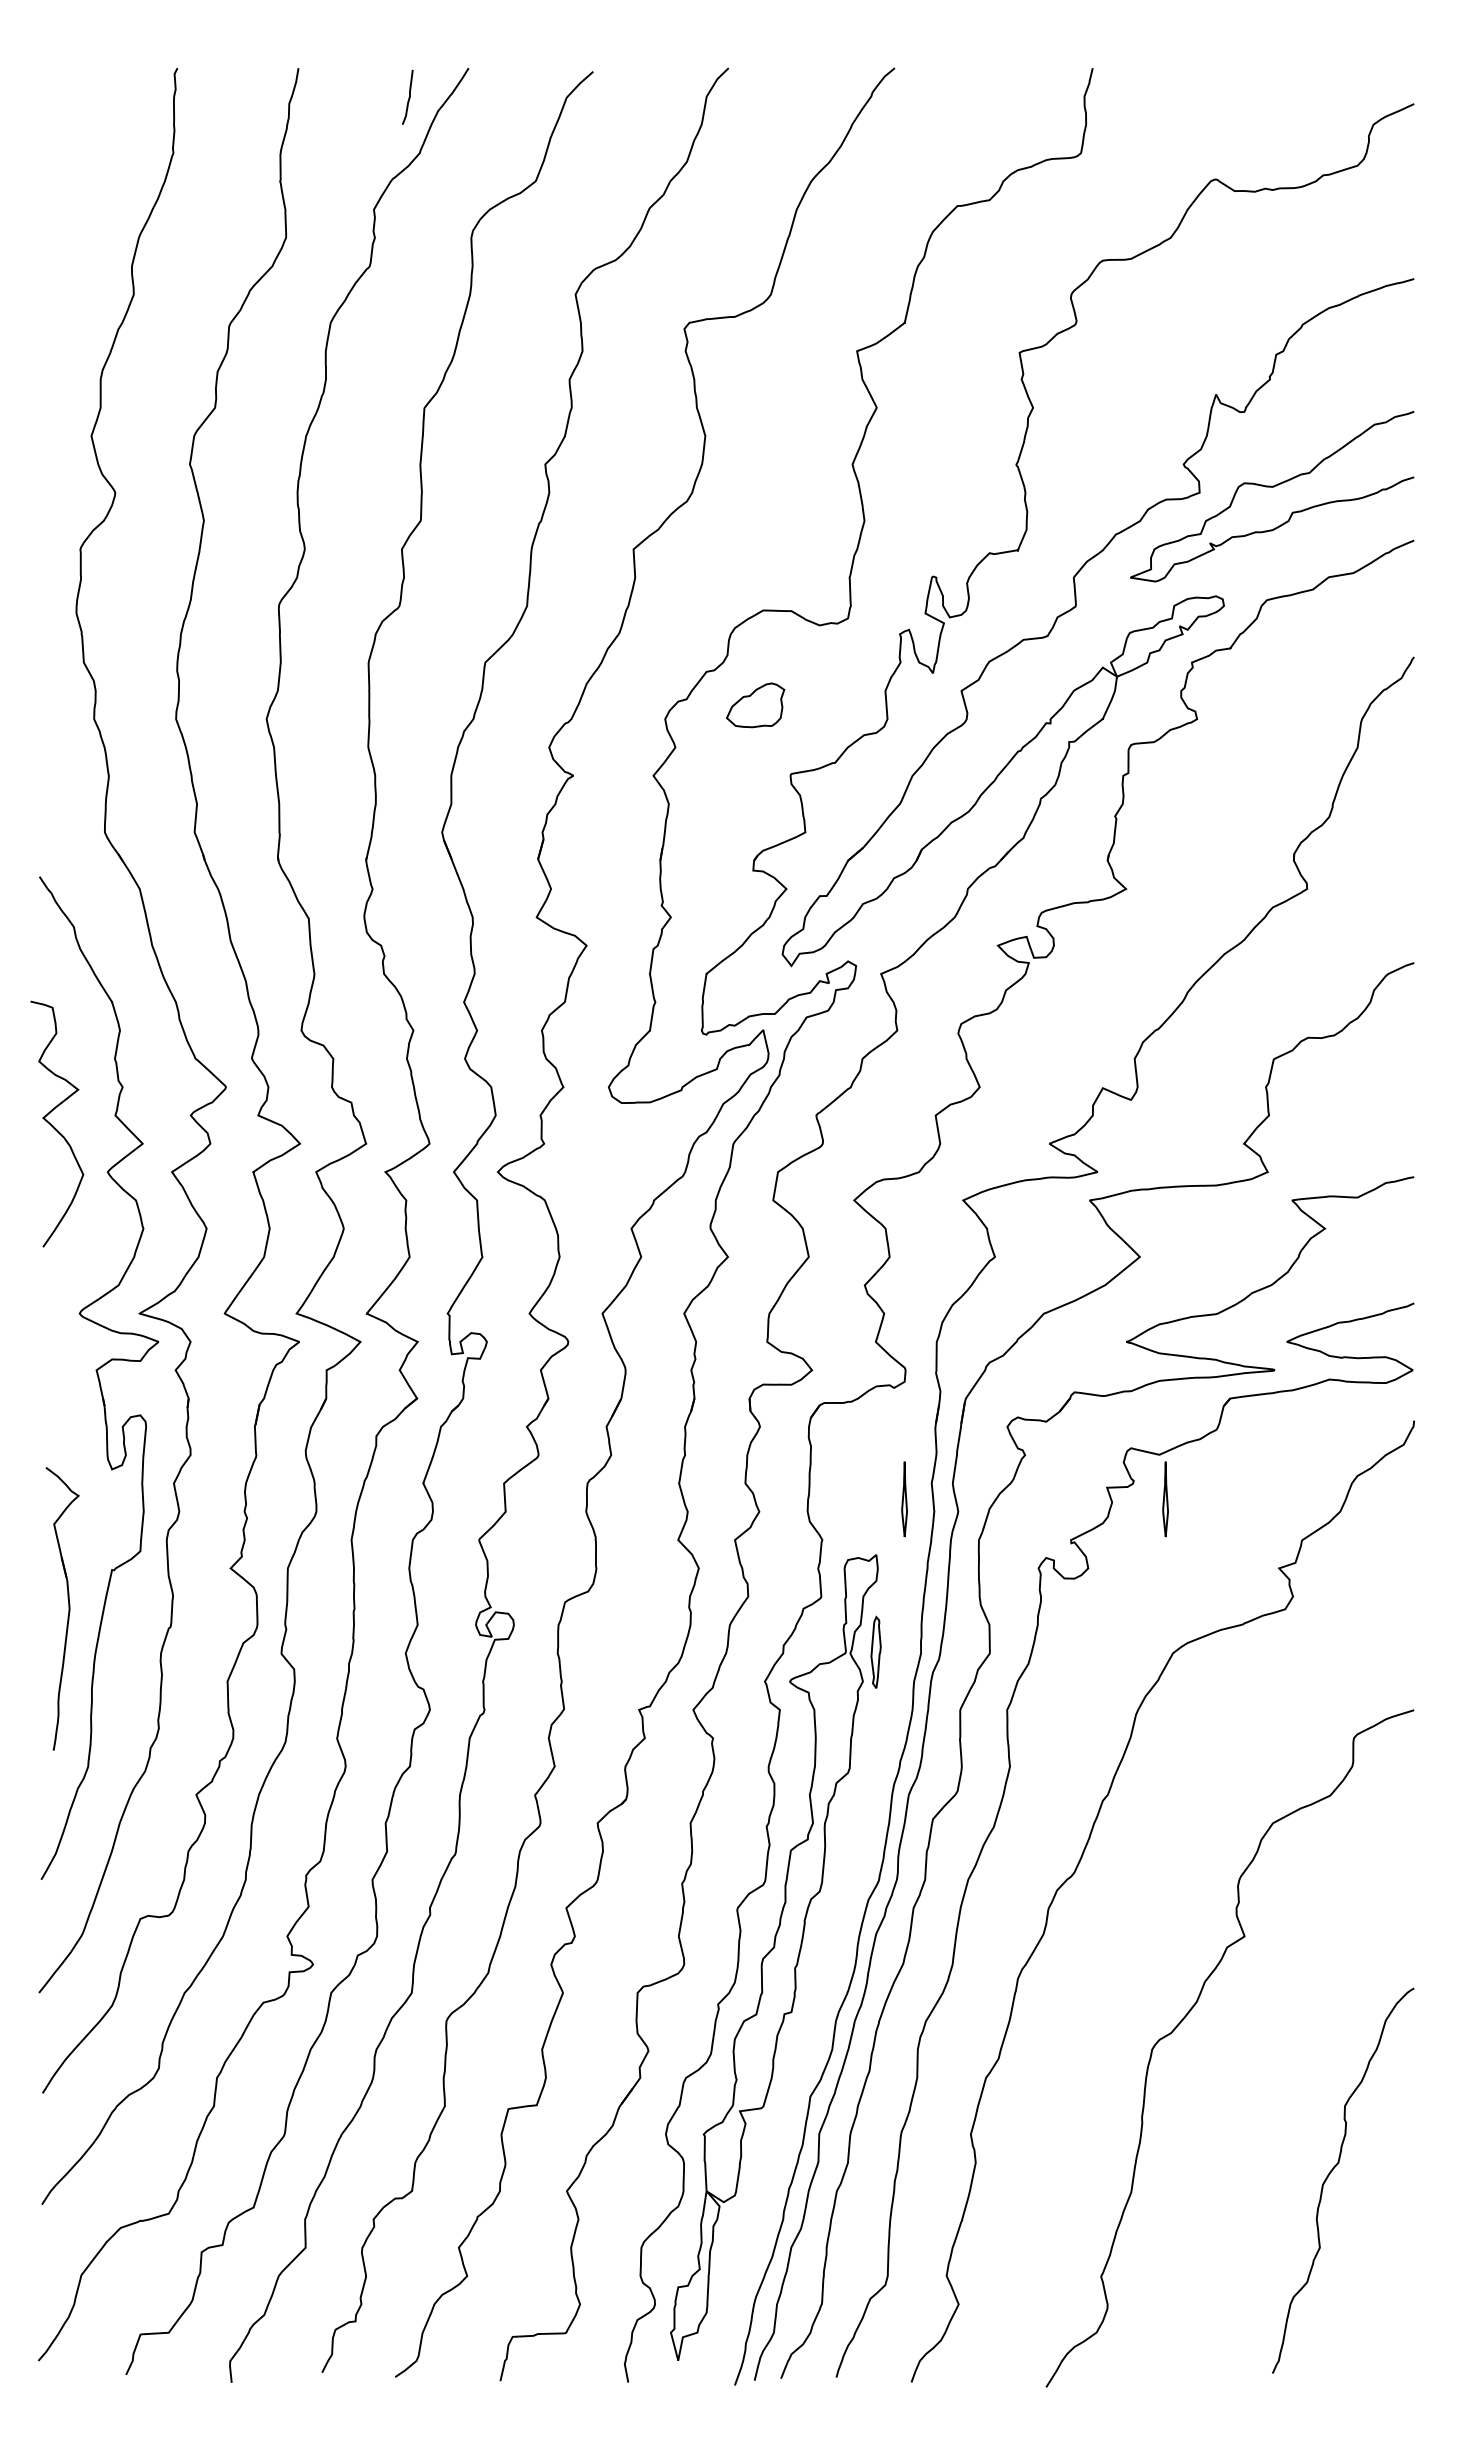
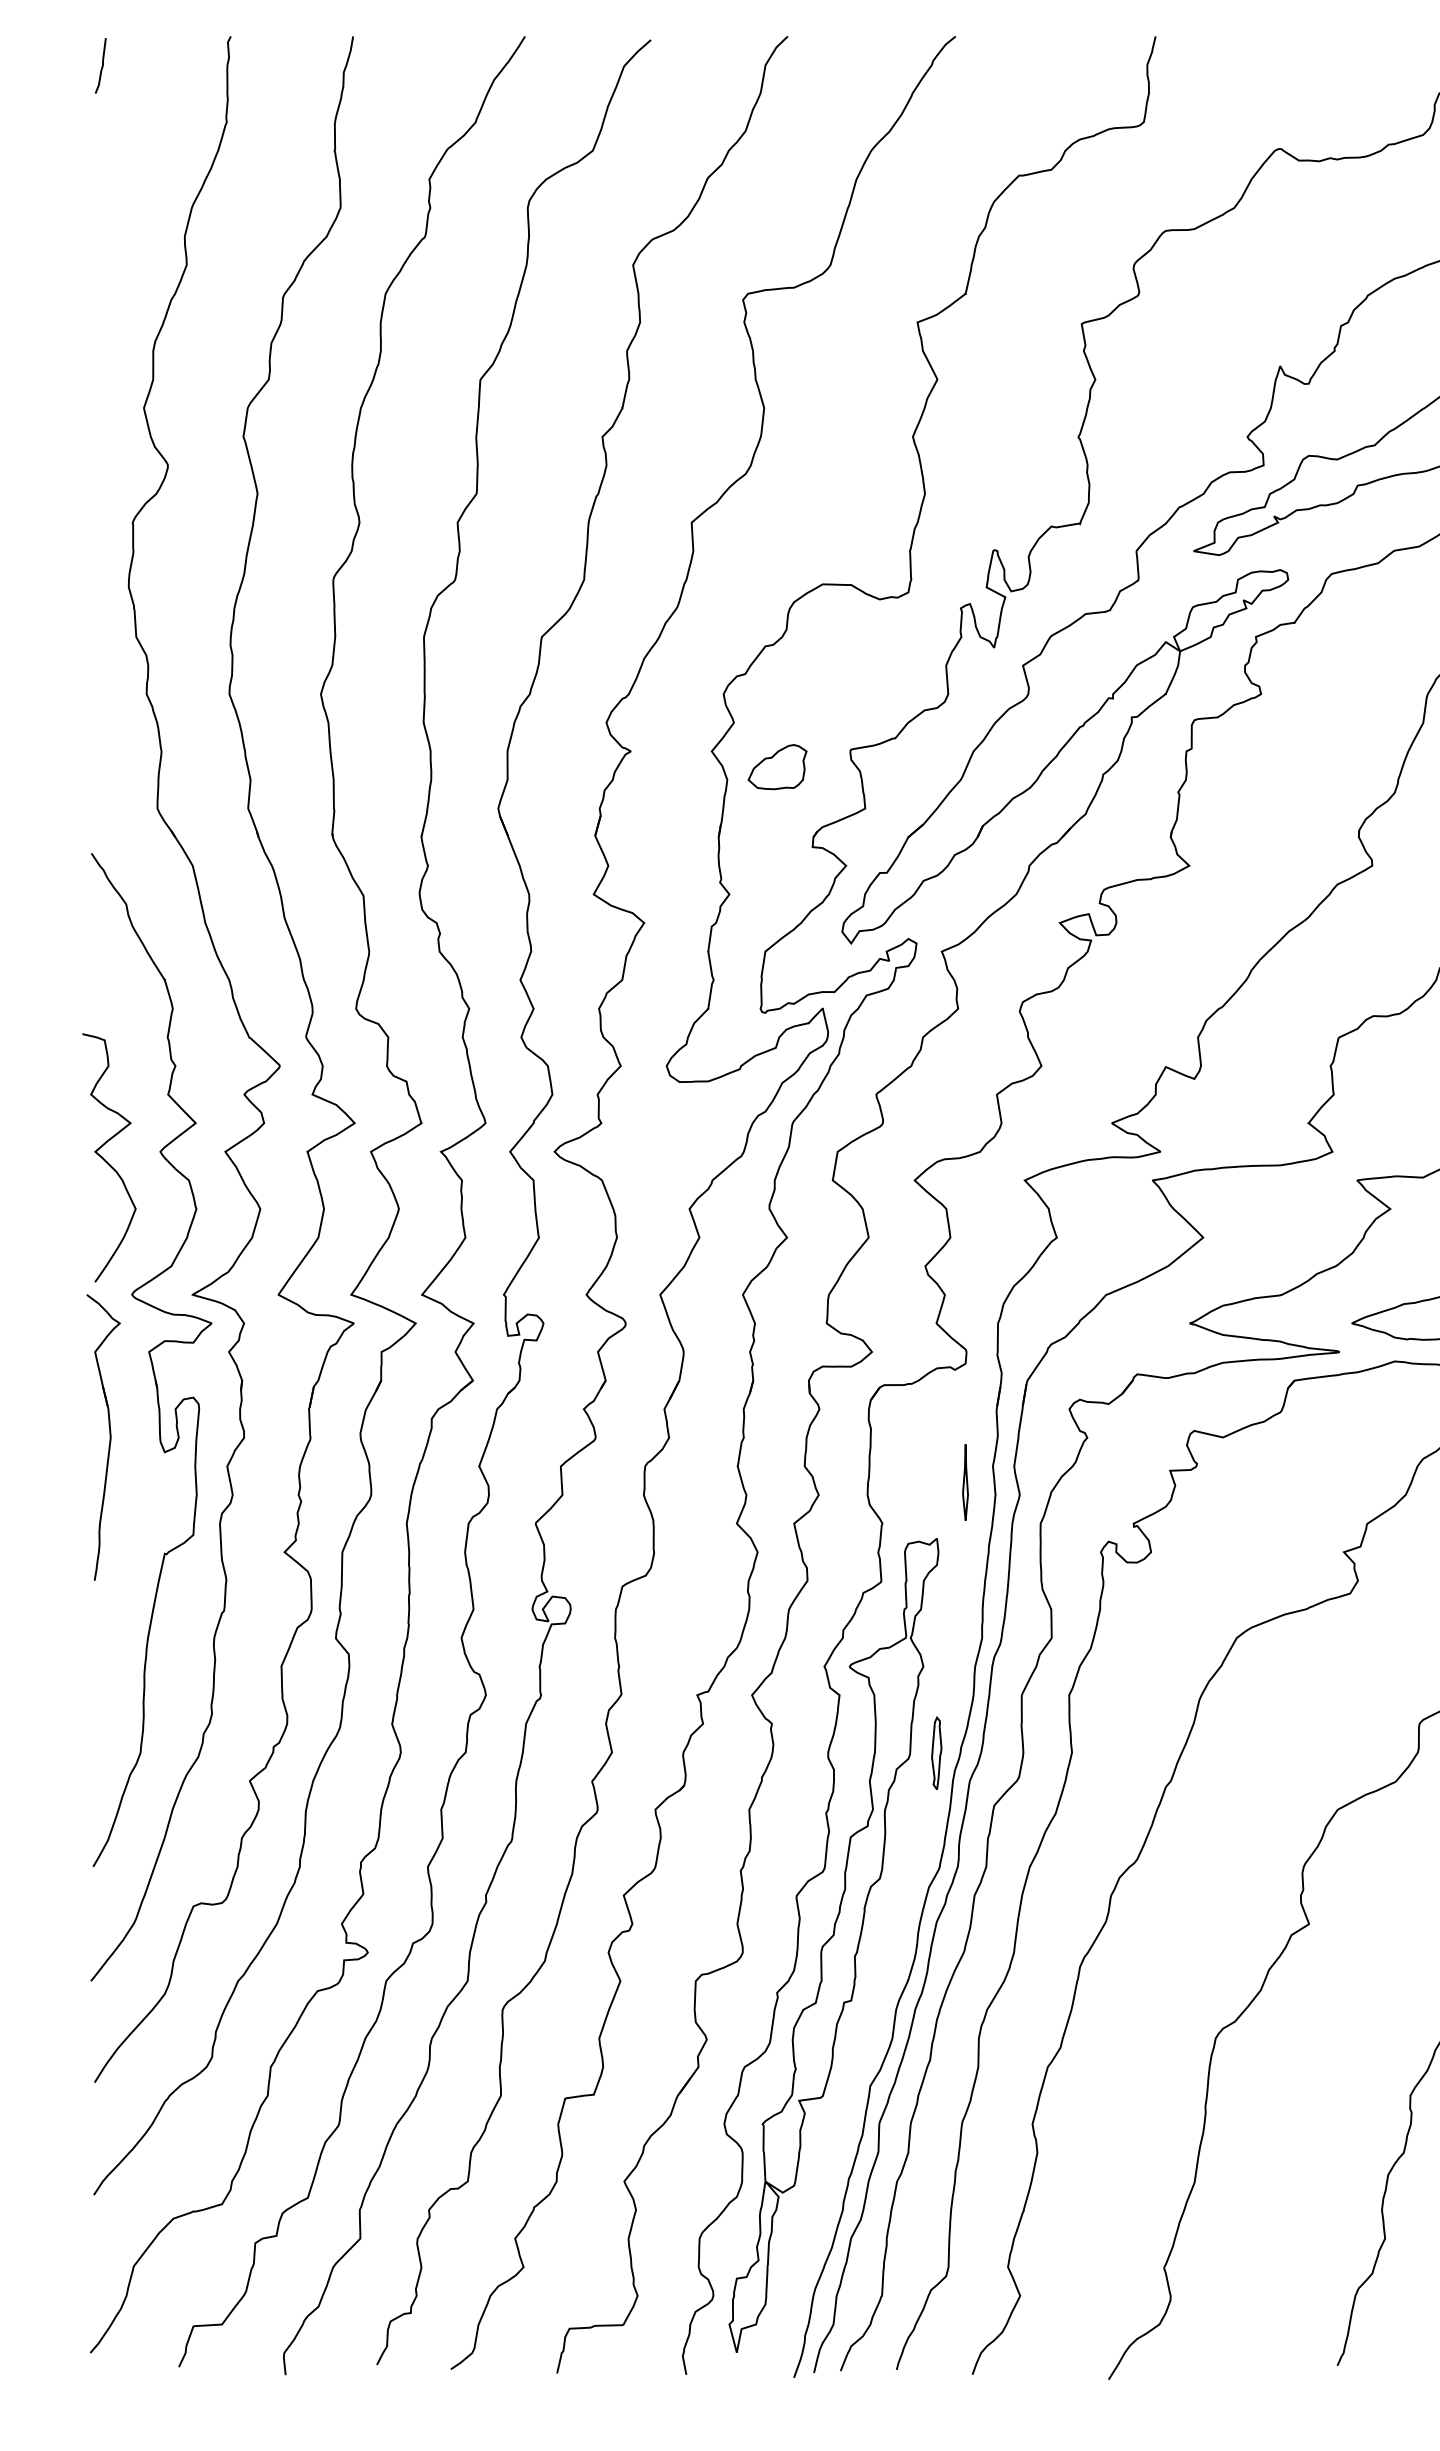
curve: (408, 97) -> (101, 66), moved
part: (755, 705) -> (777, 767), moved
curve: (54, 1126) -> (106, 1160), moved
part: (1165, 1499) -> (1229, 1482), removed
part: (62, 1608) -> (103, 1437), moved
part: (875, 1651) -> (936, 1752), moved

